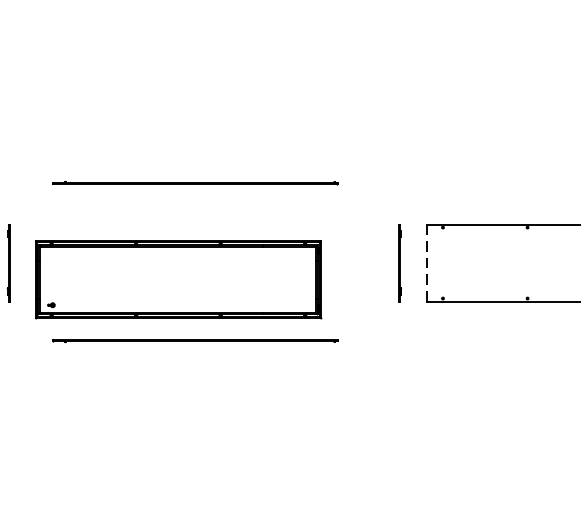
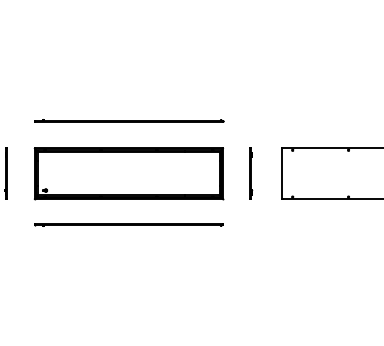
line: (400, 262) -> (251, 173), moved
line: (427, 262) -> (282, 173), dashed -> solid
part: (177, 279) -> (128, 173), moved

